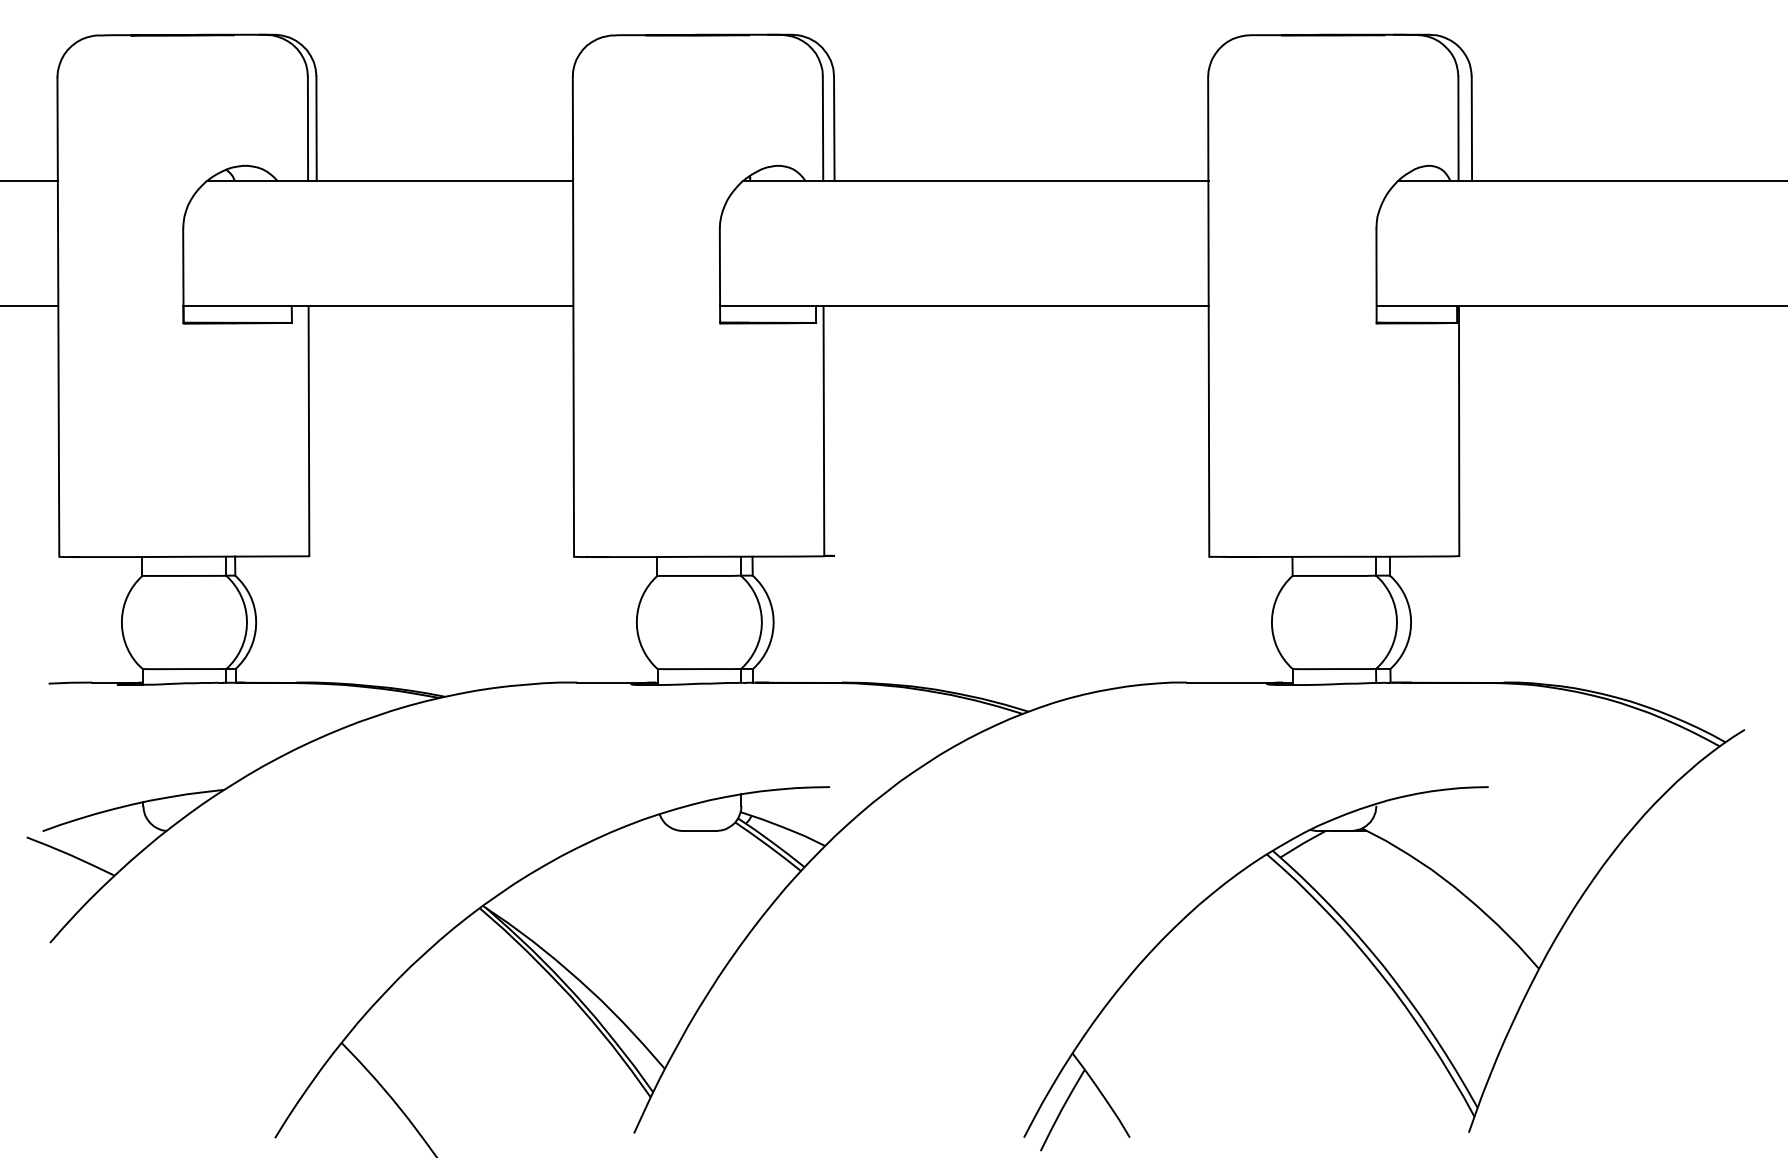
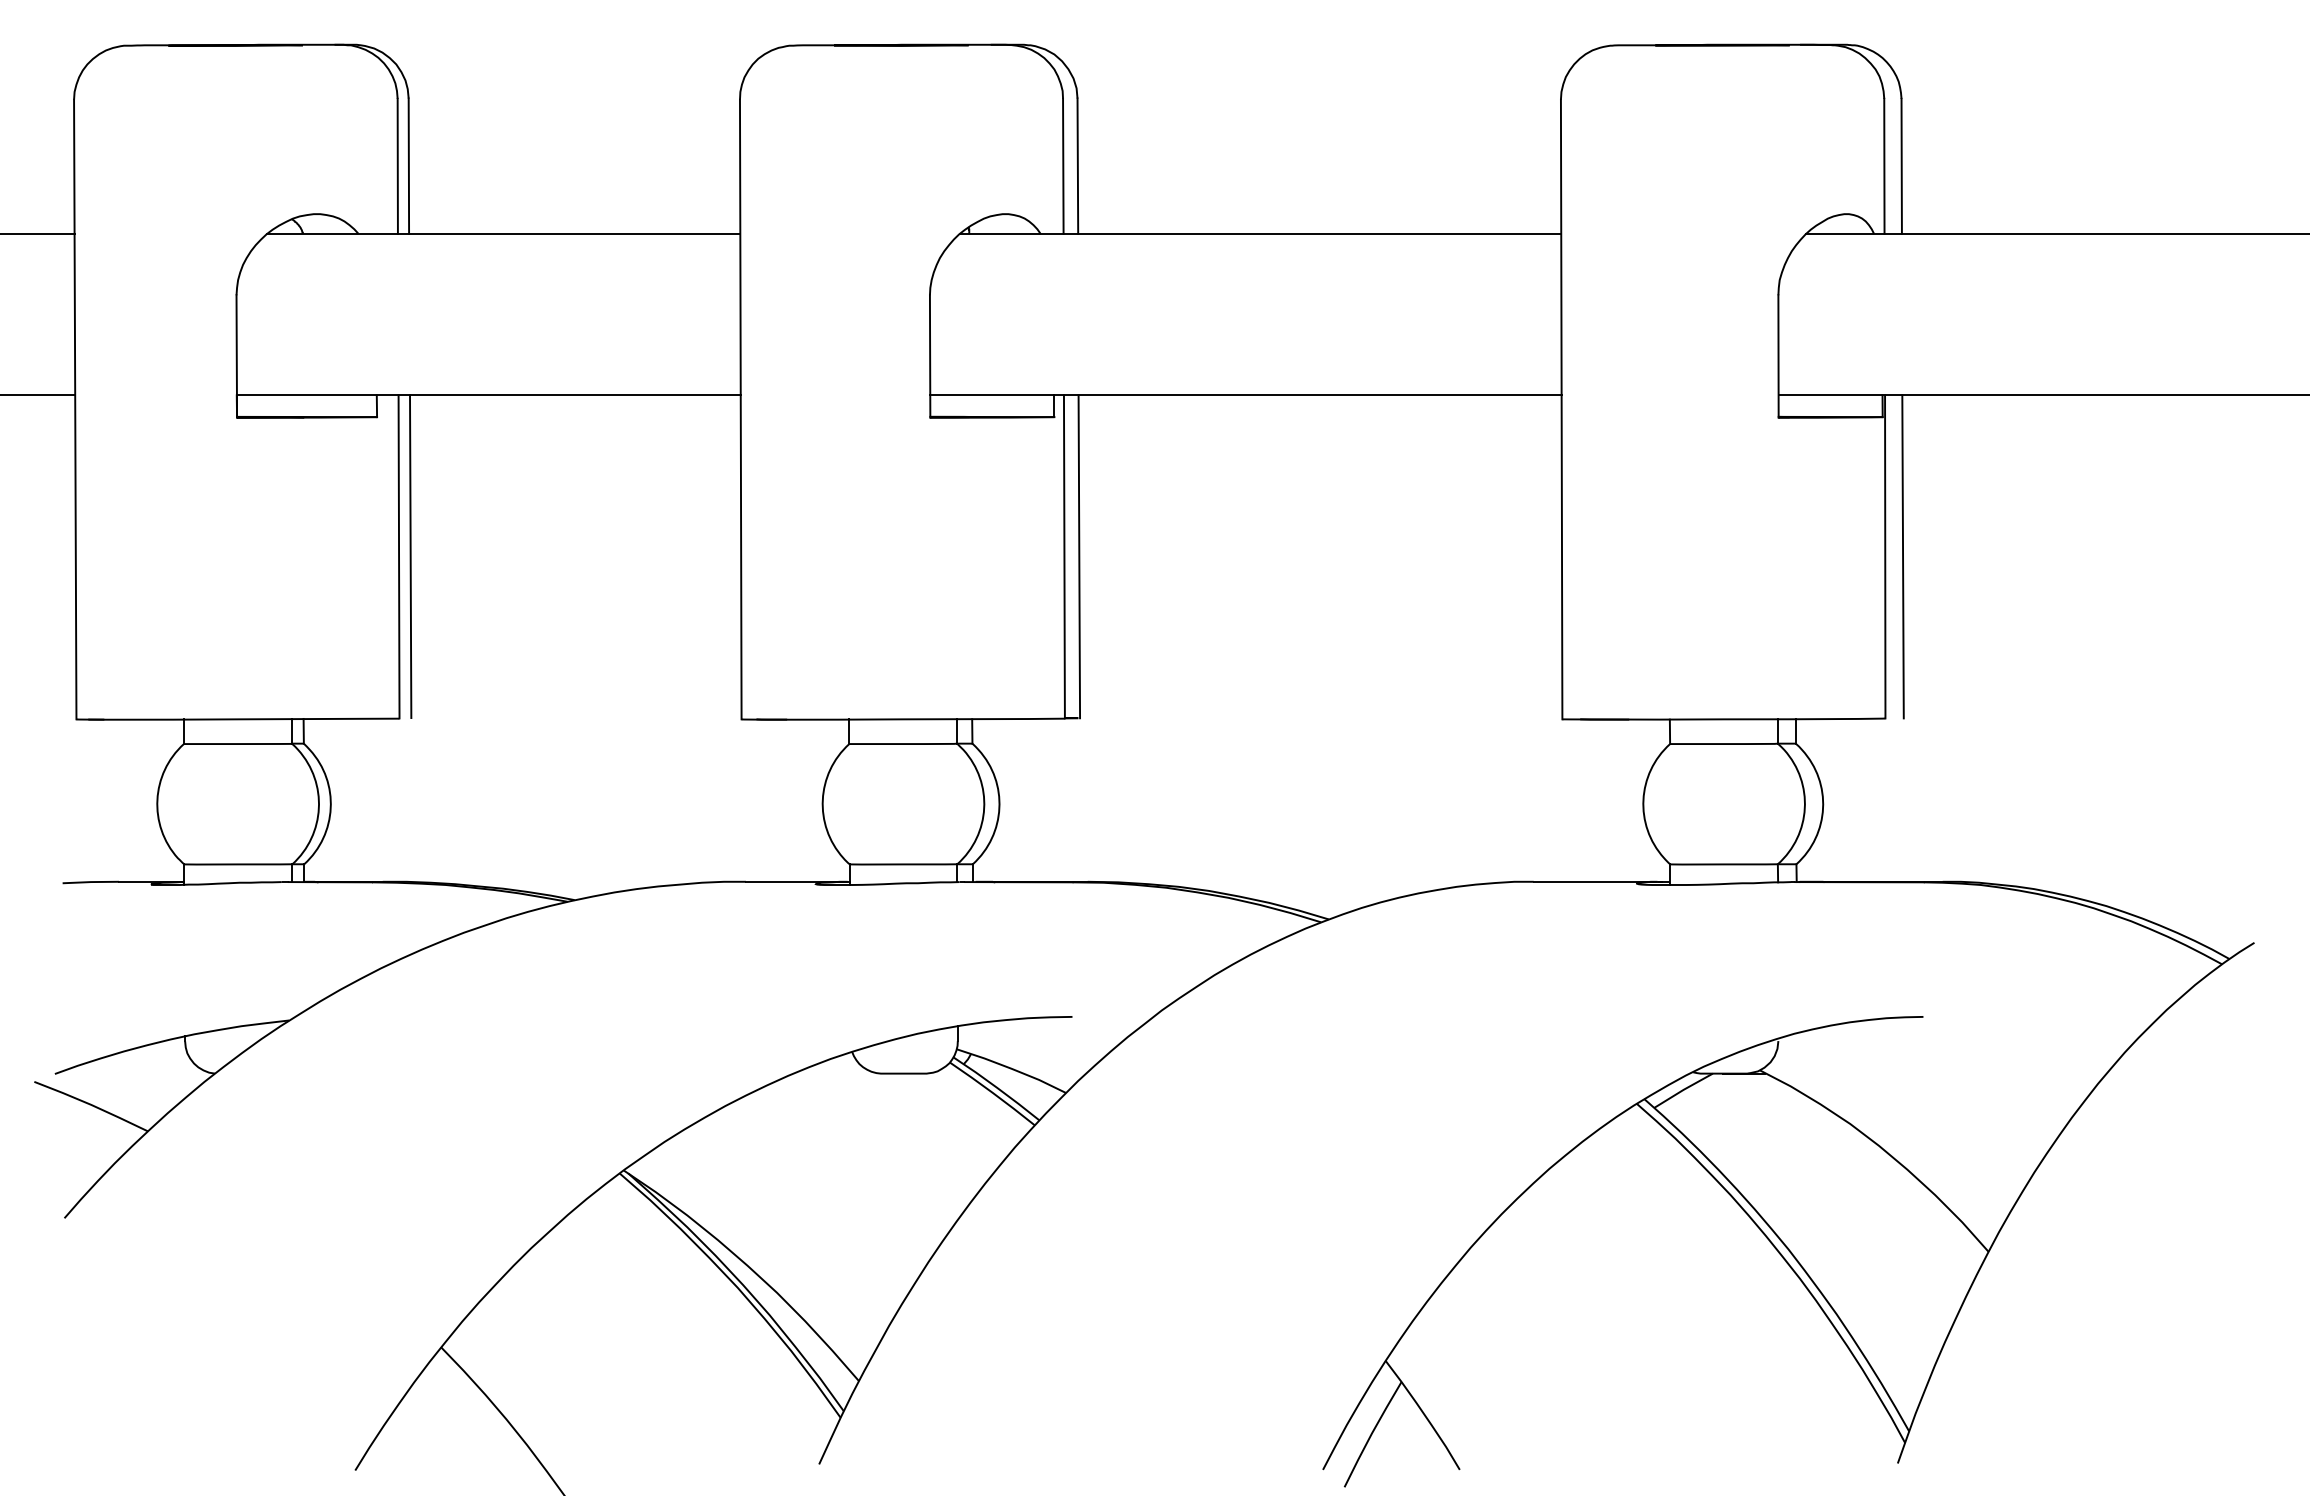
line: (317, 430) -> (410, 556), added
line: (835, 430) -> (1079, 556), added
line: (1472, 430) -> (1902, 556), added

